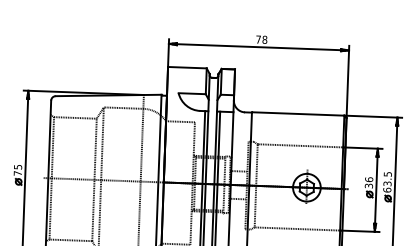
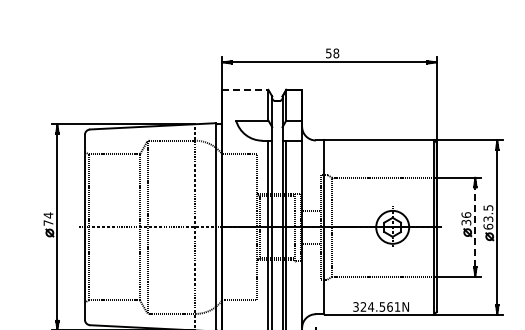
text: (258, 39) -> (328, 53), 78 -> 58
line: (187, 67) -> (245, 89), solid -> dashed
text: (18, 167) -> (48, 215), 75 -> 74
line: (376, 190) -> (475, 227), solid -> dashed

